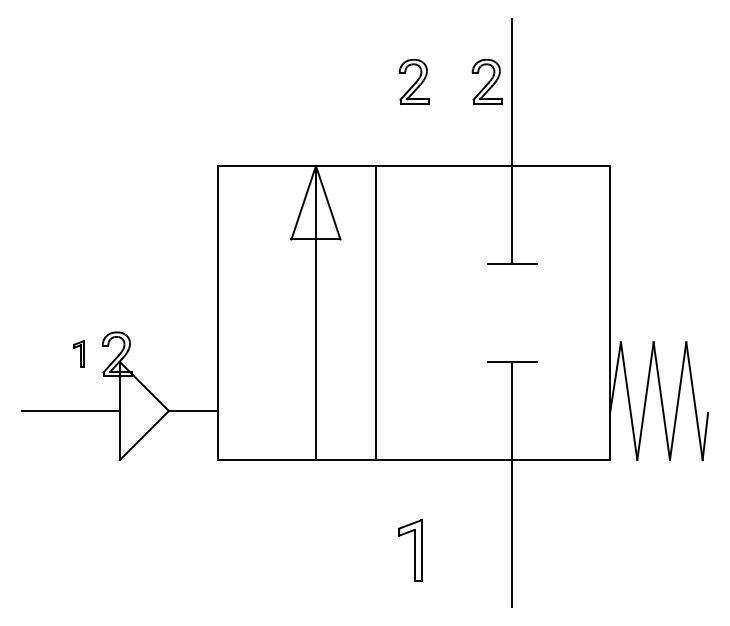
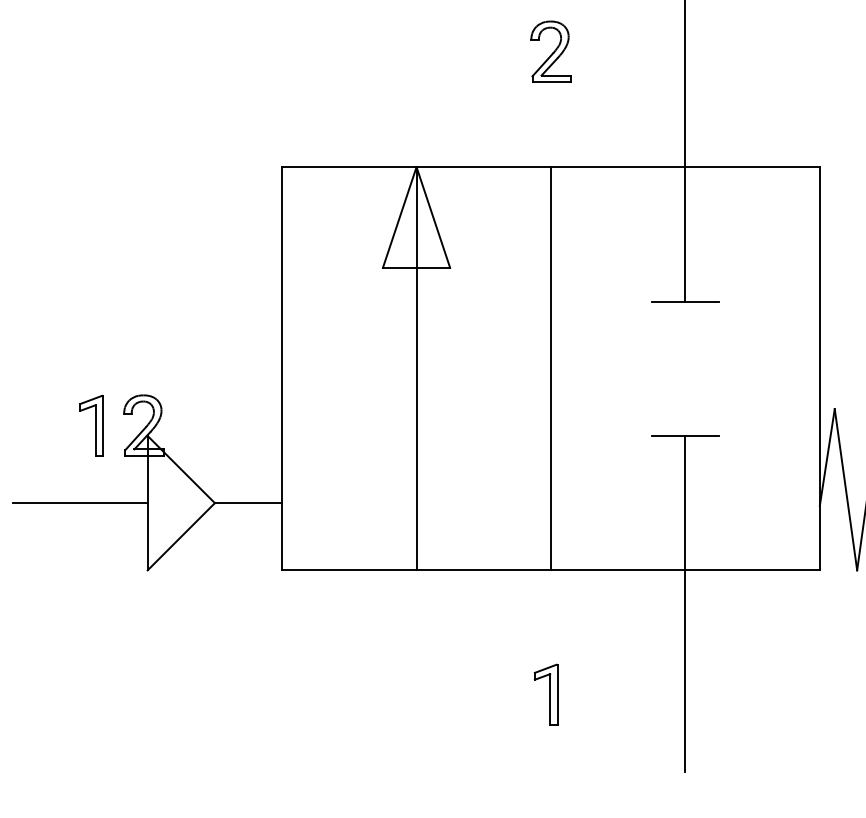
part: (486, 81) -> (650, 51), removed
line: (375, 312) -> (550, 368), moved
part: (78, 353) -> (90, 424), size x1.67
part: (410, 549) -> (546, 693), size x0.71

